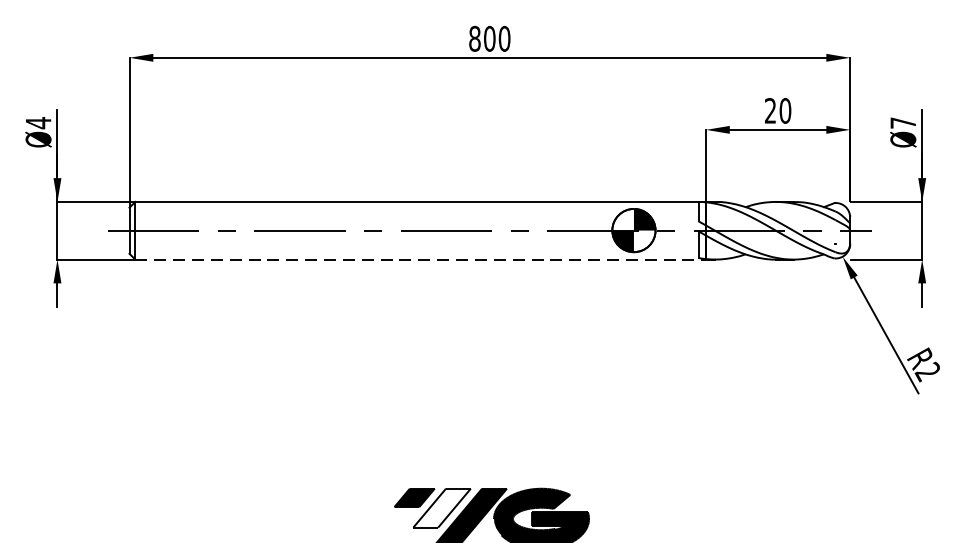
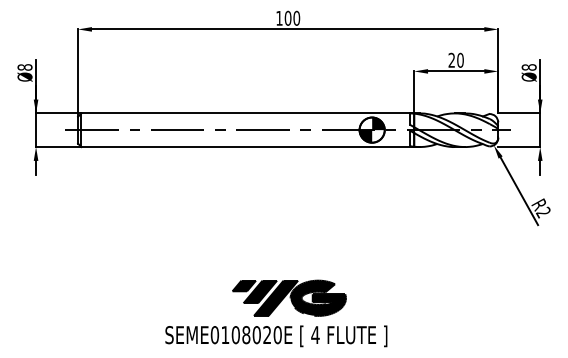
text: (475, 37) -> (279, 17), 800 -> 100
text: (37, 123) -> (24, 67), Ø4 -> Ø8
text: (902, 123) -> (528, 67), Ø7 -> Ø8
line: (421, 260) -> (248, 147), dashed -> solid
fill: (442, 507) -> (260, 291), added

